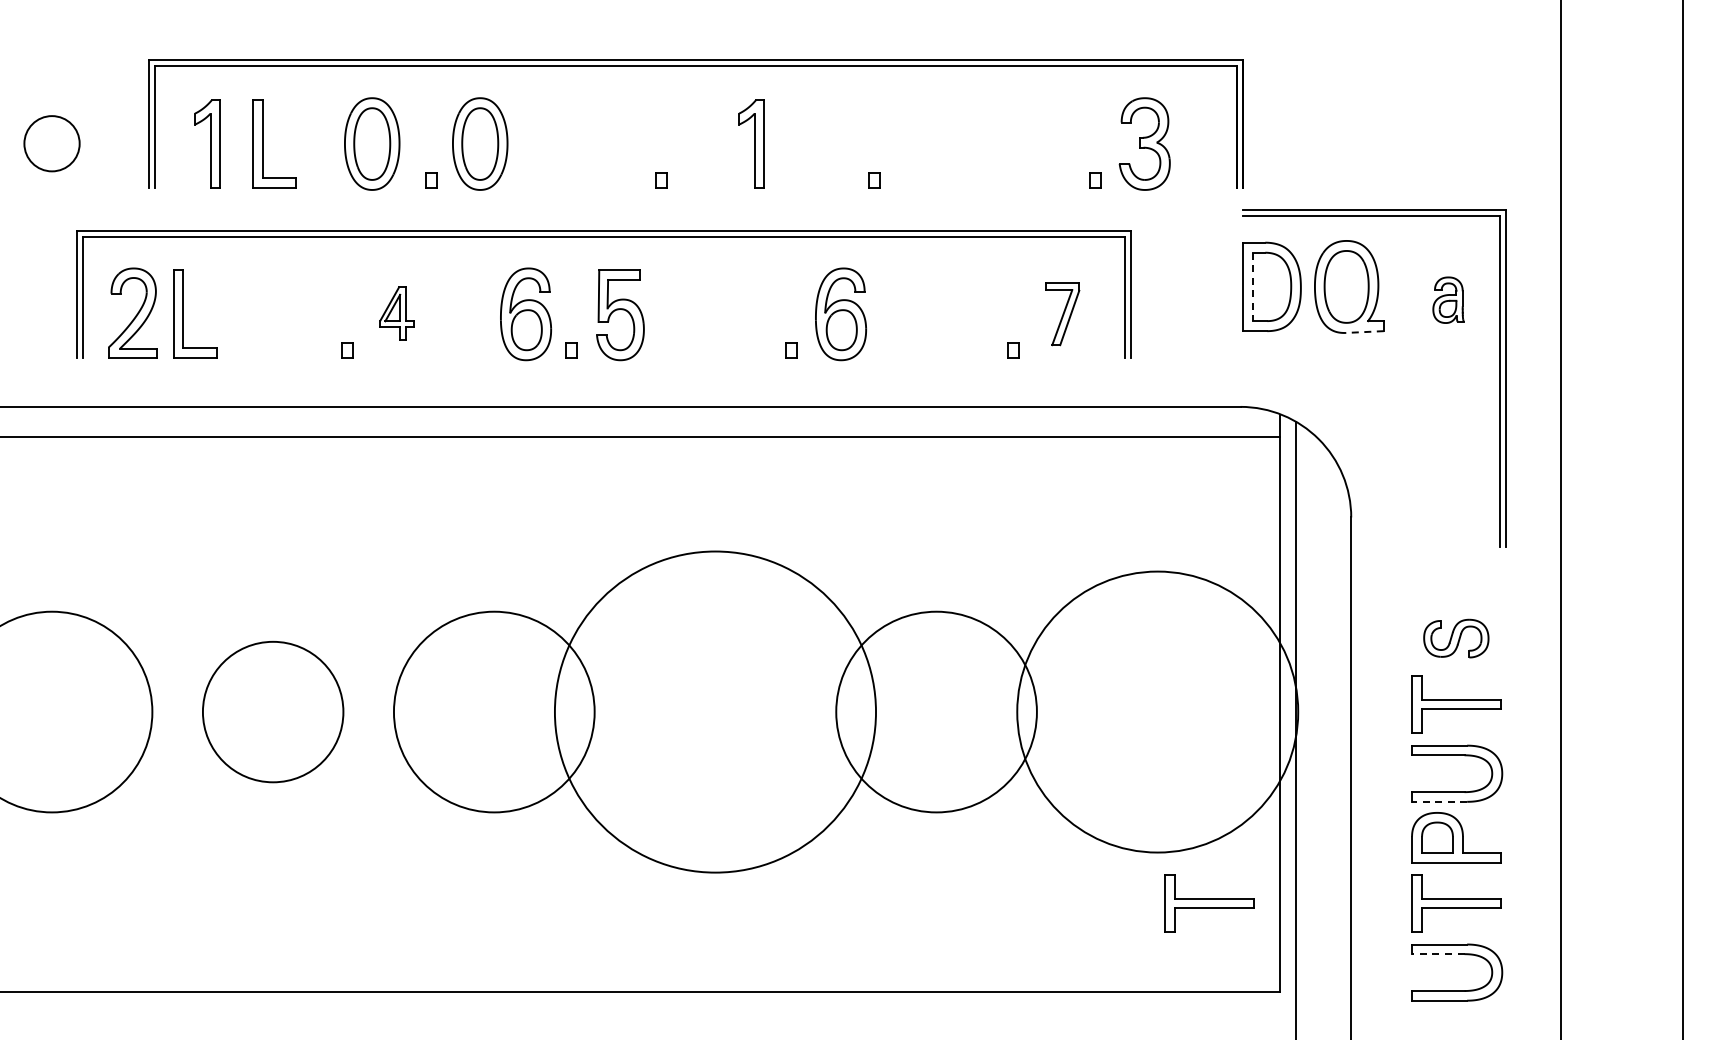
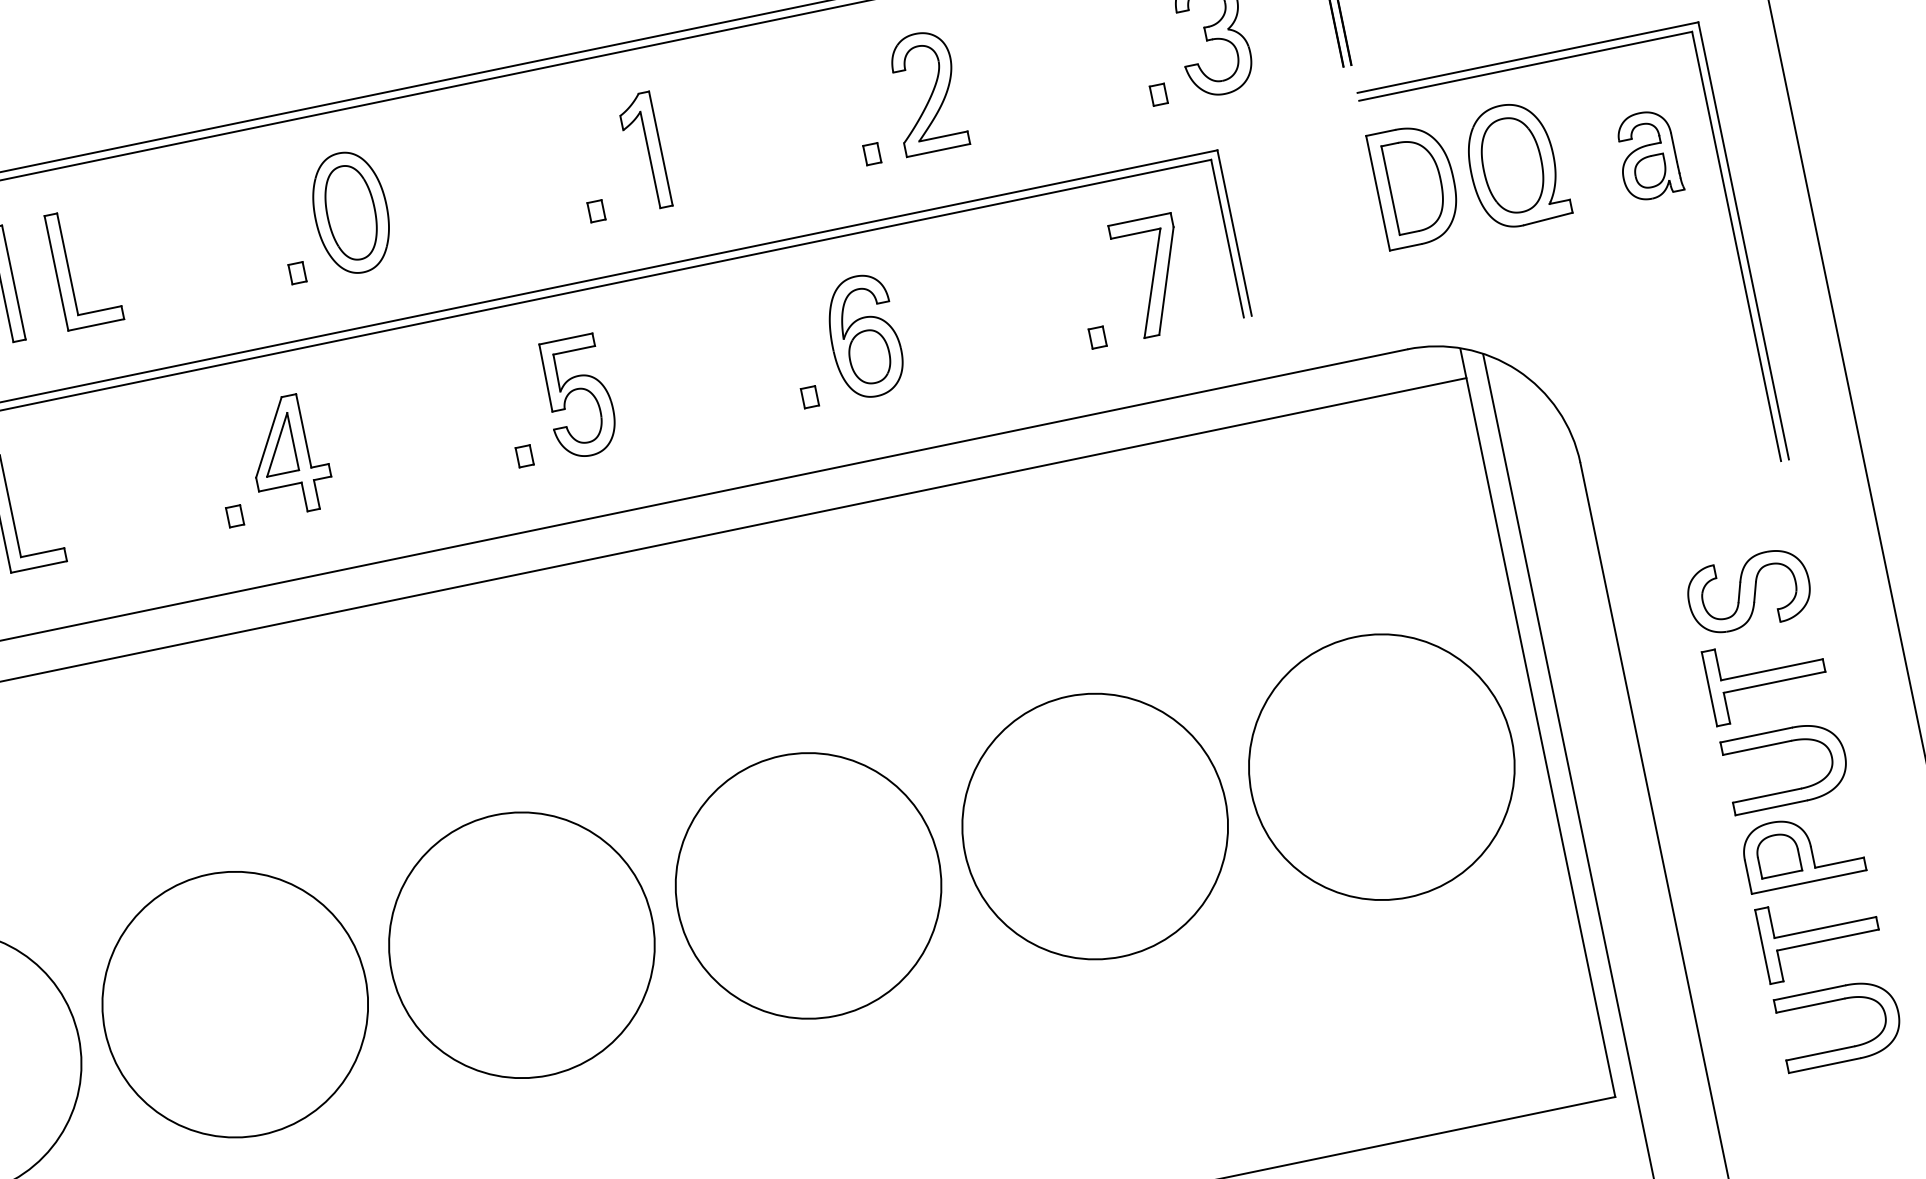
part: (924, 142) -> (926, 91), added
part: (372, 143) -> (211, 241), removed
part: (751, 143) -> (644, 151), moved
line: (1252, 287) -> (1390, 191), dashed -> solid
part: (1448, 299) -> (1647, 154), size x1.43
part: (396, 313) -> (288, 454), size x1.67
part: (525, 314) -> (455, 421), removed
part: (1062, 314) -> (1151, 277), size x1.43
line: (1364, 332) -> (1547, 219), dashed -> solid
part: (1456, 638) -> (1749, 591), size x1.43
circle: (272, 711) -> (234, 1004), size x1.43
circle: (715, 711) -> (808, 885), size x0.62
circle: (1157, 711) -> (1381, 766), size x0.71
line: (1439, 801) -> (1771, 807), dashed -> solid
part: (1209, 903) -> (1500, 1001), removed
line: (1437, 954) -> (1809, 1006), dashed -> solid

